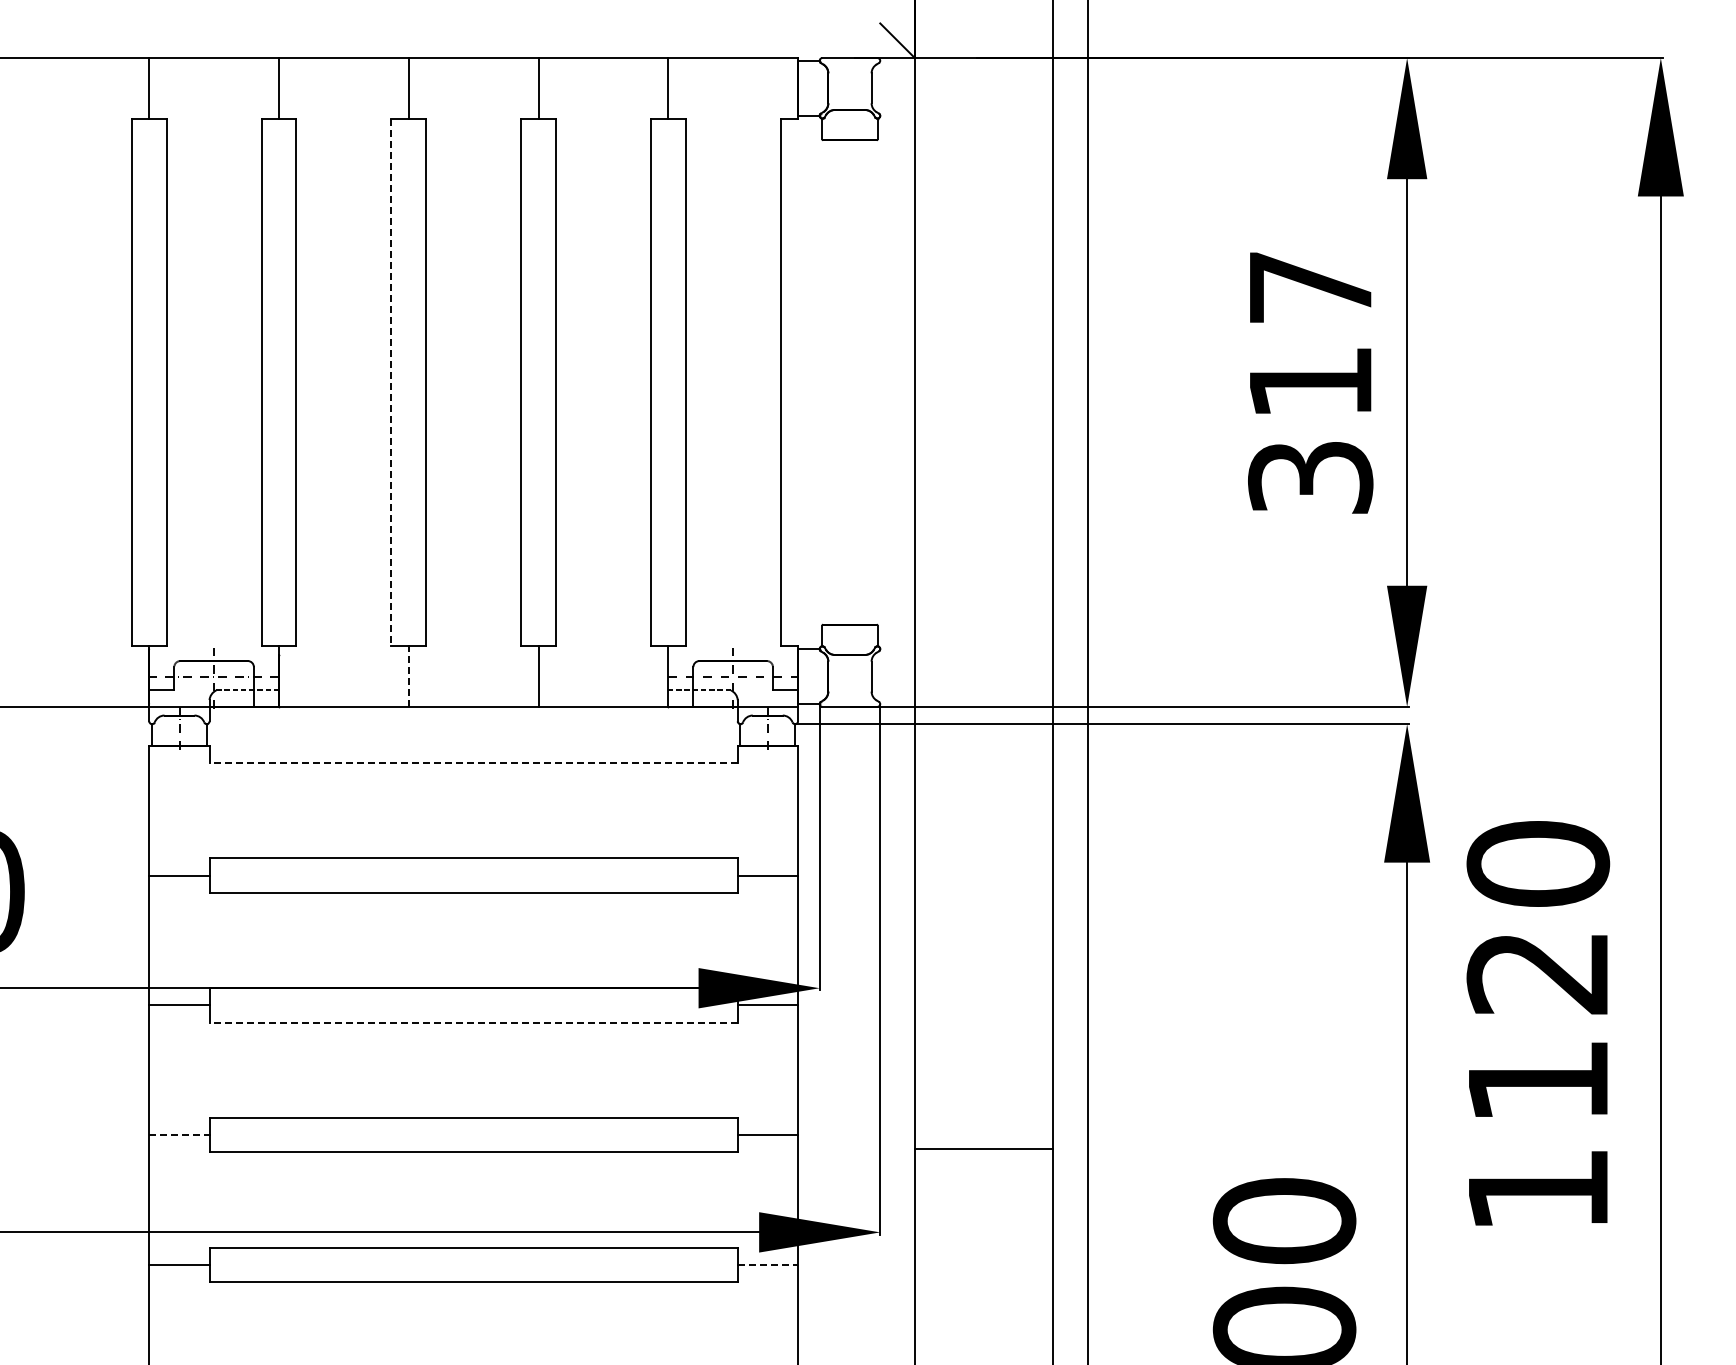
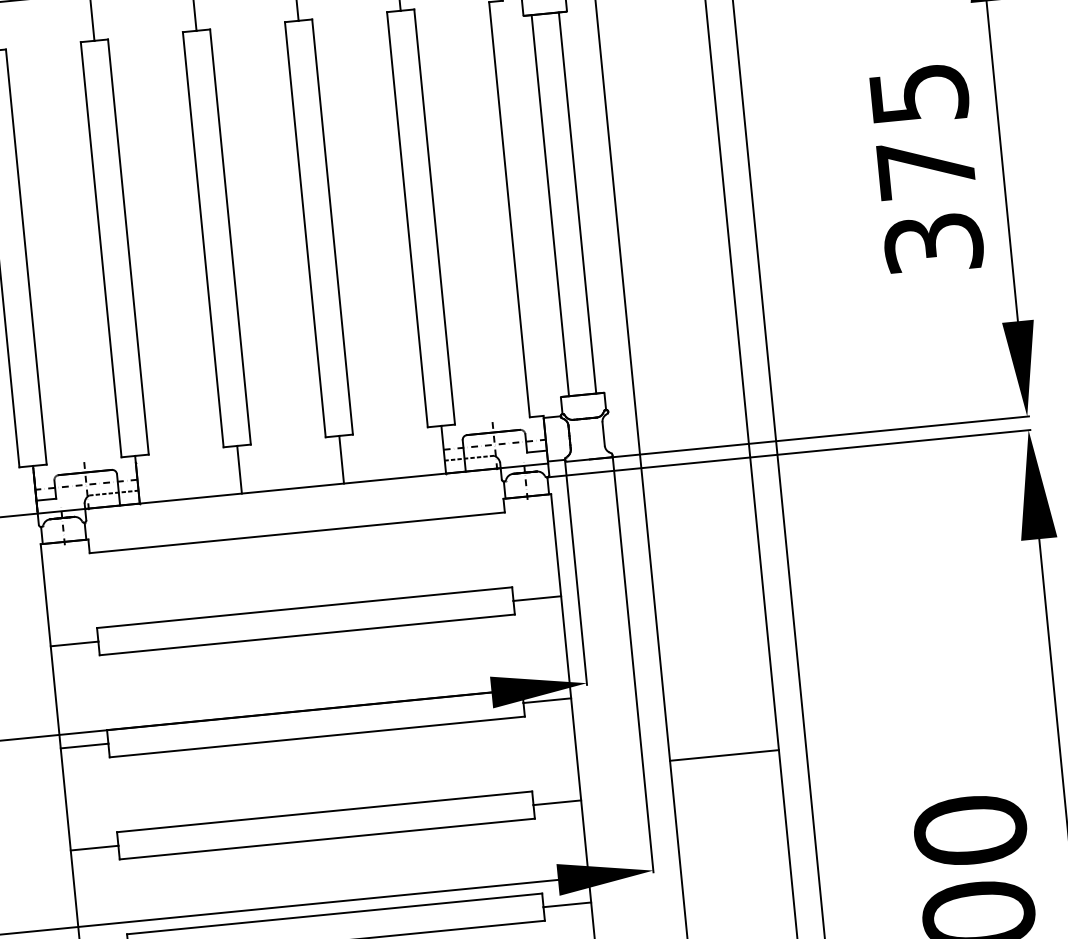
text: (1311, 334) -> (923, 131), 317 -> 375
line: (391, 382) -> (203, 239), dashed -> solid
line: (832, 382) -> (550, 205), added
line: (867, 382) -> (577, 203), added
line: (408, 676) -> (239, 469), dashed -> solid
line: (473, 763) -> (297, 533), dashed -> solid
line: (473, 1022) -> (317, 736), dashed -> solid
line: (180, 1135) -> (95, 848), dashed -> solid
line: (983, 1149) -> (724, 755), moved
line: (768, 1264) -> (567, 904), dashed -> solid

